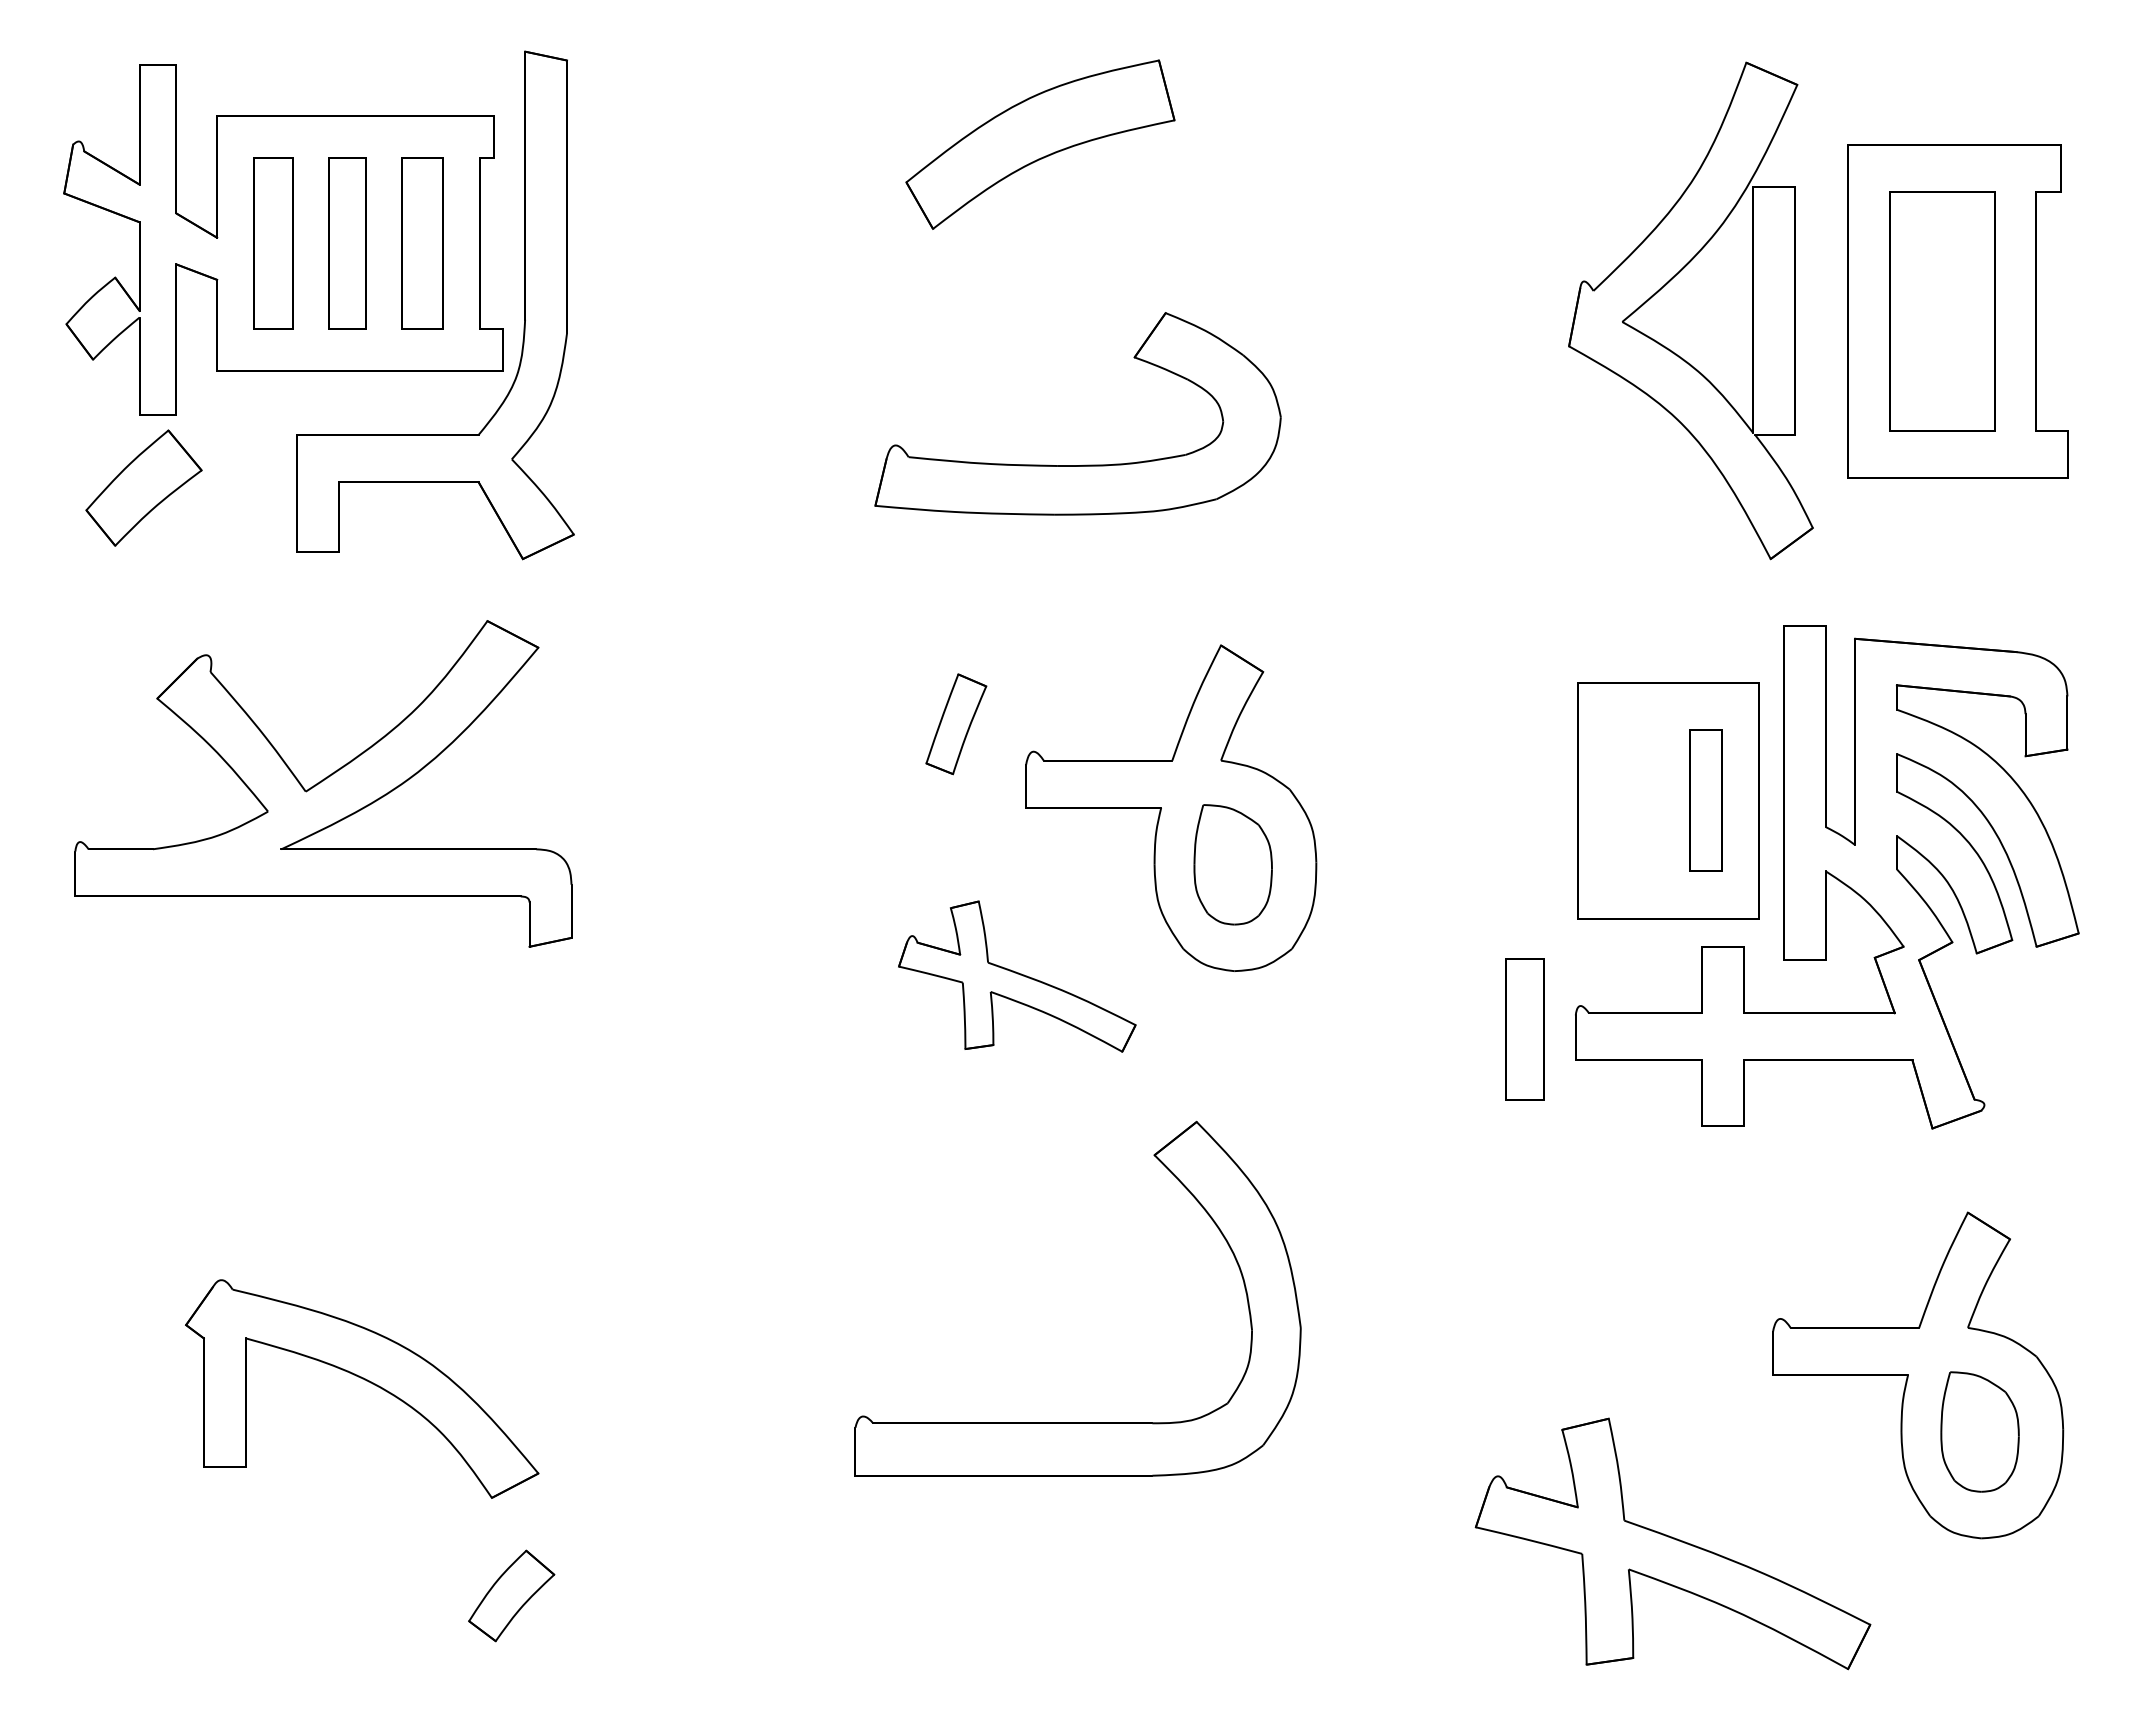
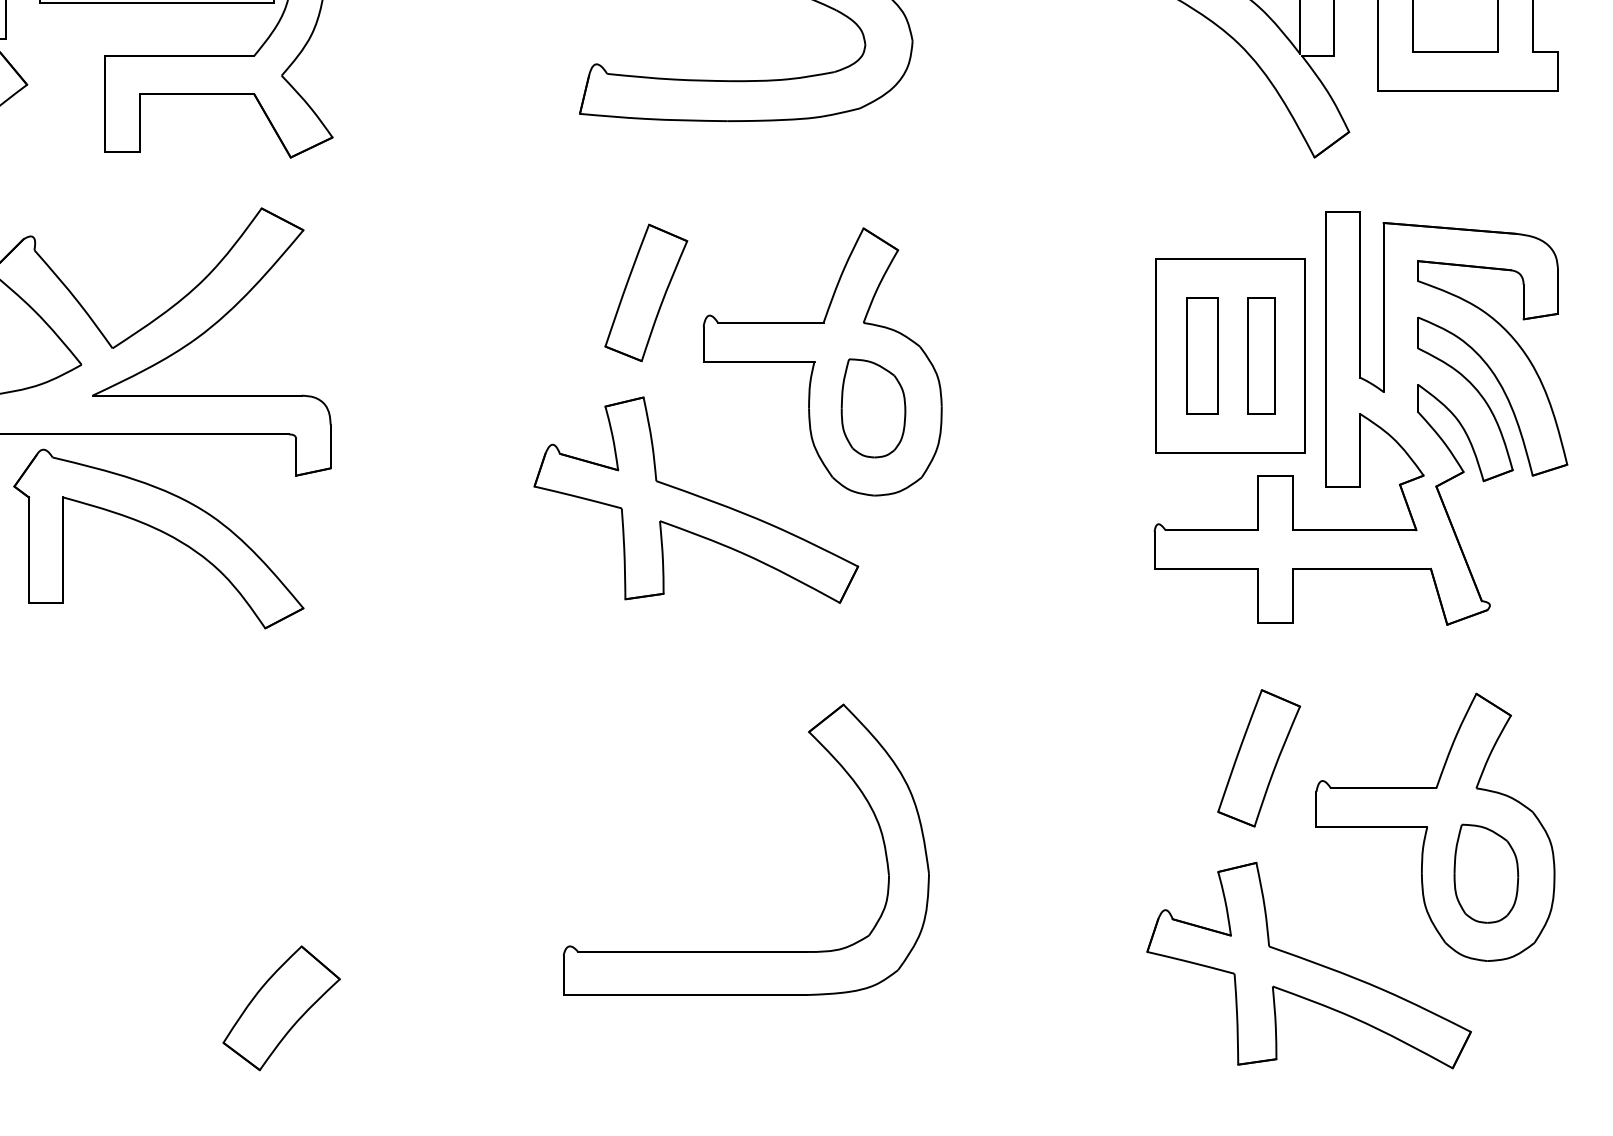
part: (956, 724) -> (646, 293), size x1.67
part: (1017, 976) -> (696, 500), size x1.67
part: (1524, 1029) -> (1201, 355), moved
part: (1702, 1291) -> (1258, 758), added
part: (366, 1381) -> (162, 532), moved
part: (1077, 1422) -> (745, 951), moved
part: (1672, 1543) -> (1308, 965), moved
part: (511, 1595) -> (281, 1007), size x1.67

